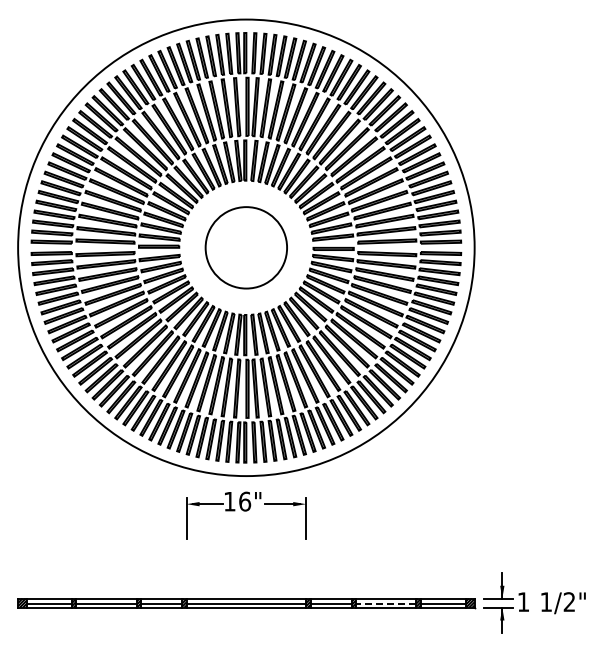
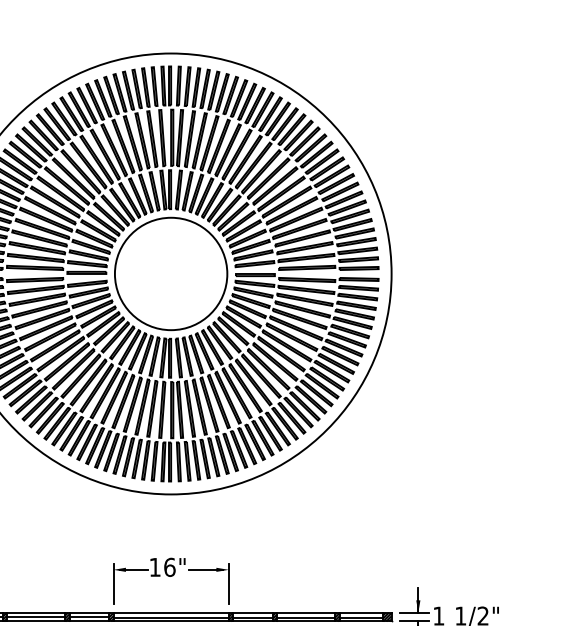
circle: (246, 247) -> (171, 273), size x1.43
part: (246, 515) -> (171, 580), moved
line: (385, 603) -> (305, 617), dashed -> solid

